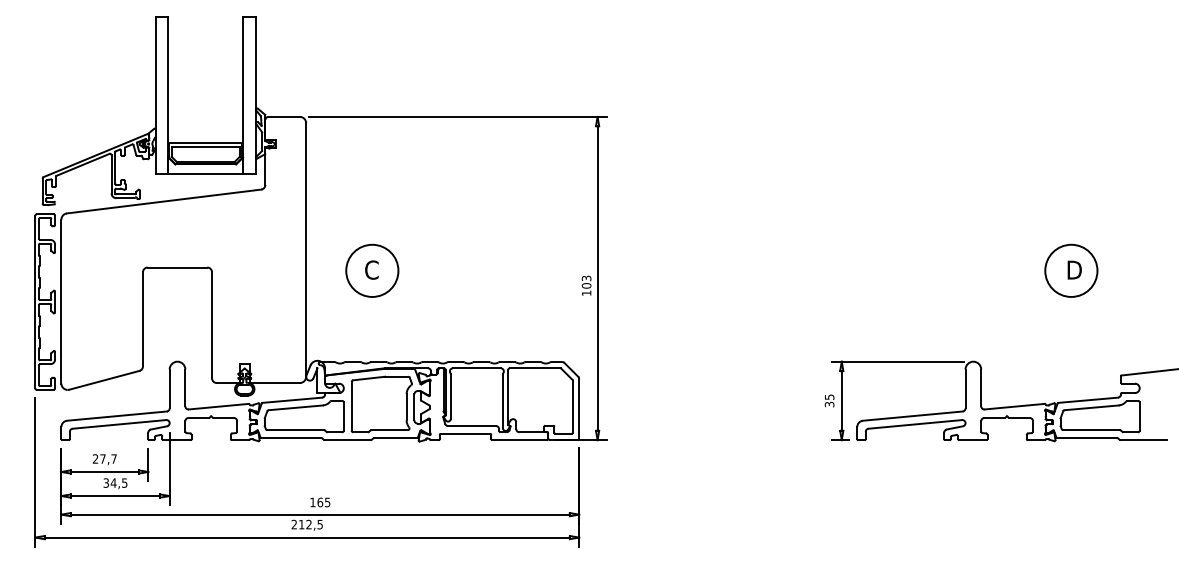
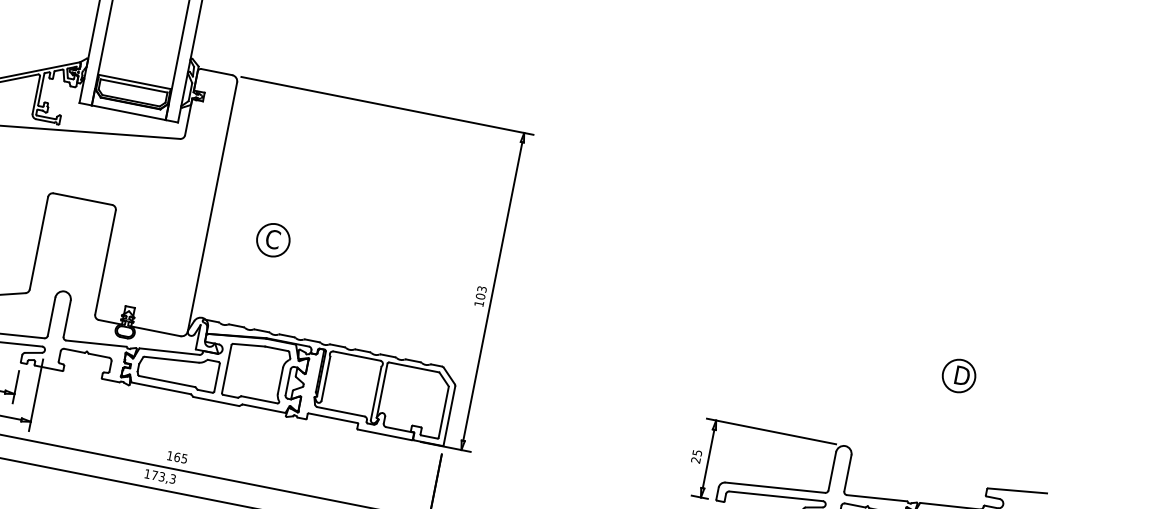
circle: (372, 270) -> (273, 239), size x0.62
circle: (1071, 270) -> (959, 375), size x0.62
text: (829, 404) -> (695, 460), 35 -> 25
text: (306, 524) -> (159, 476), 212,5 -> 173,3

